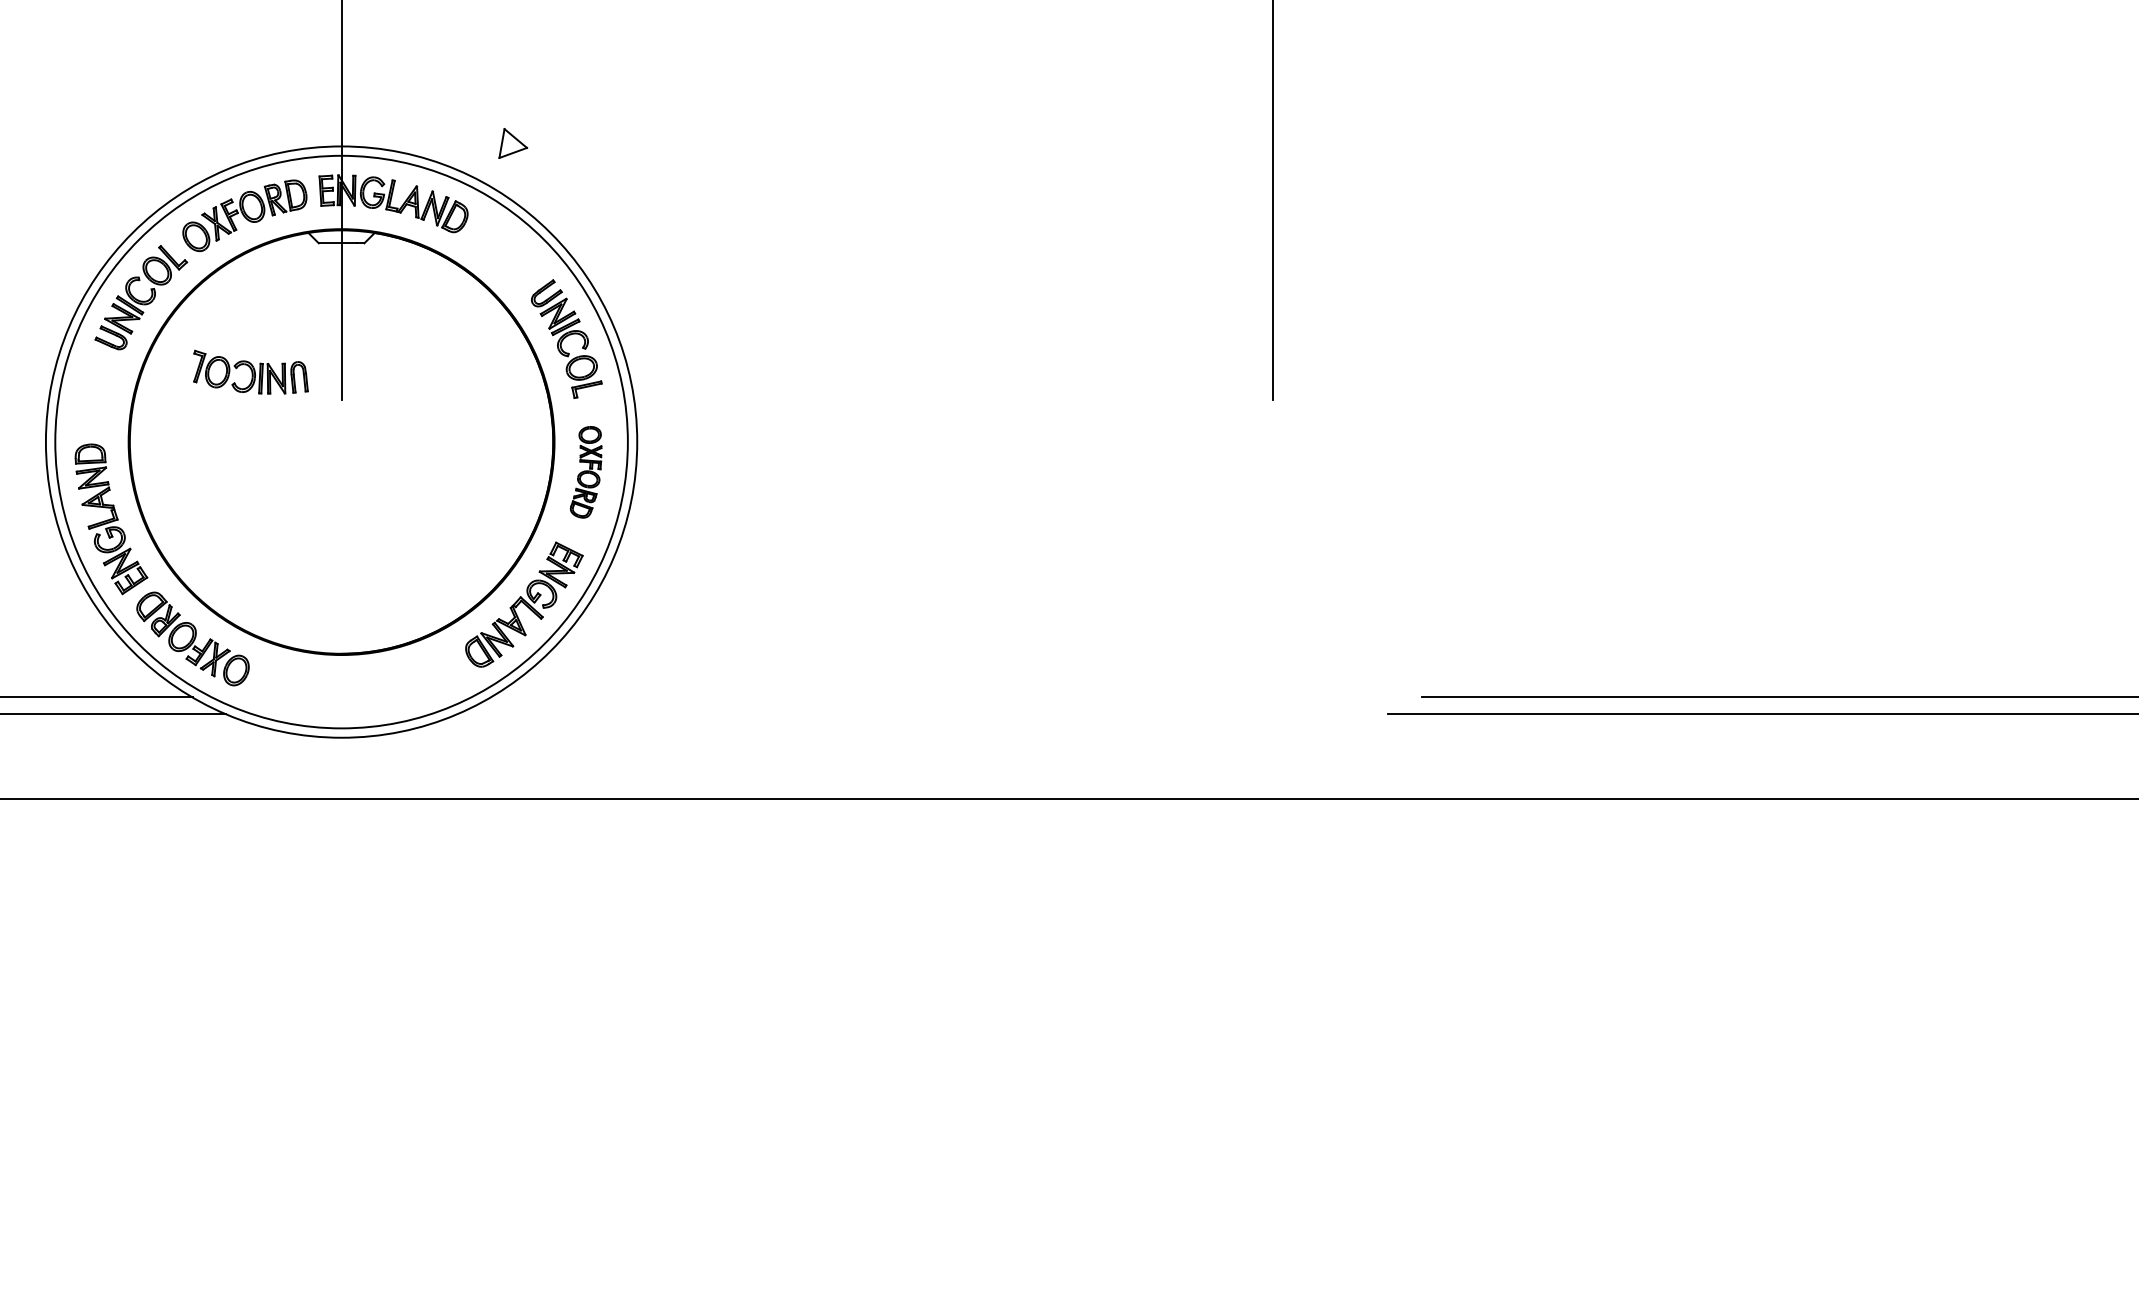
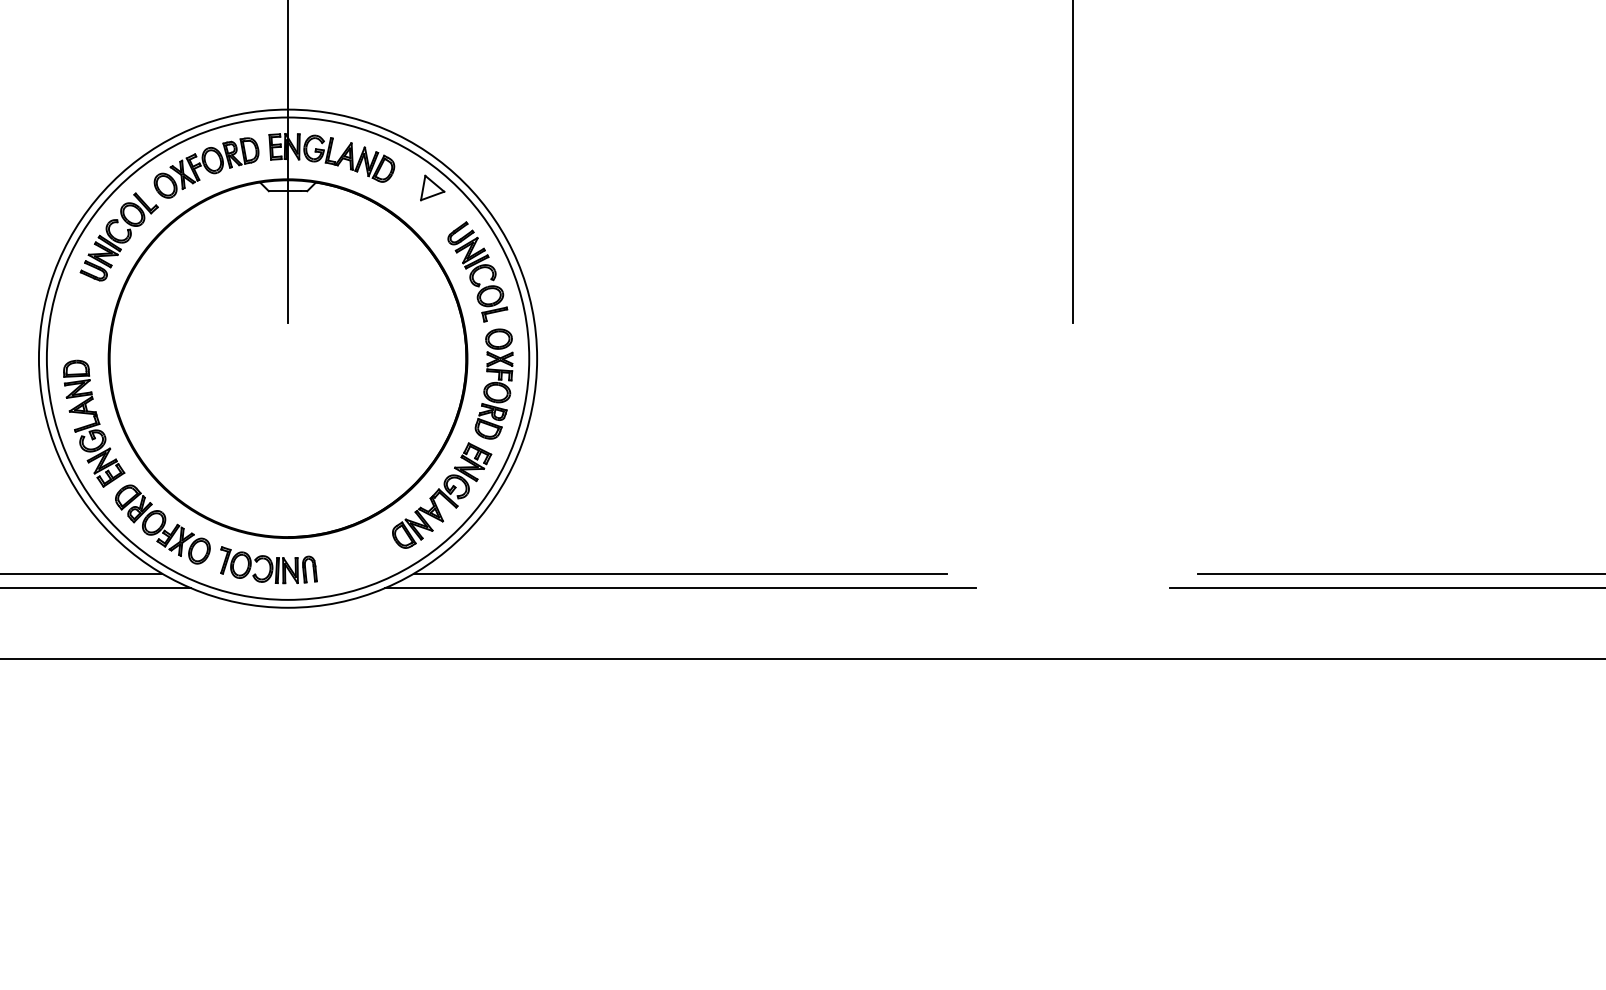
part: (513, 143) -> (432, 188), moved
part: (250, 371) -> (268, 564), moved
part: (585, 472) -> (493, 384), size x1.43
line: (807, 697) -> (680, 573), added
line: (806, 714) -> (679, 588), added

